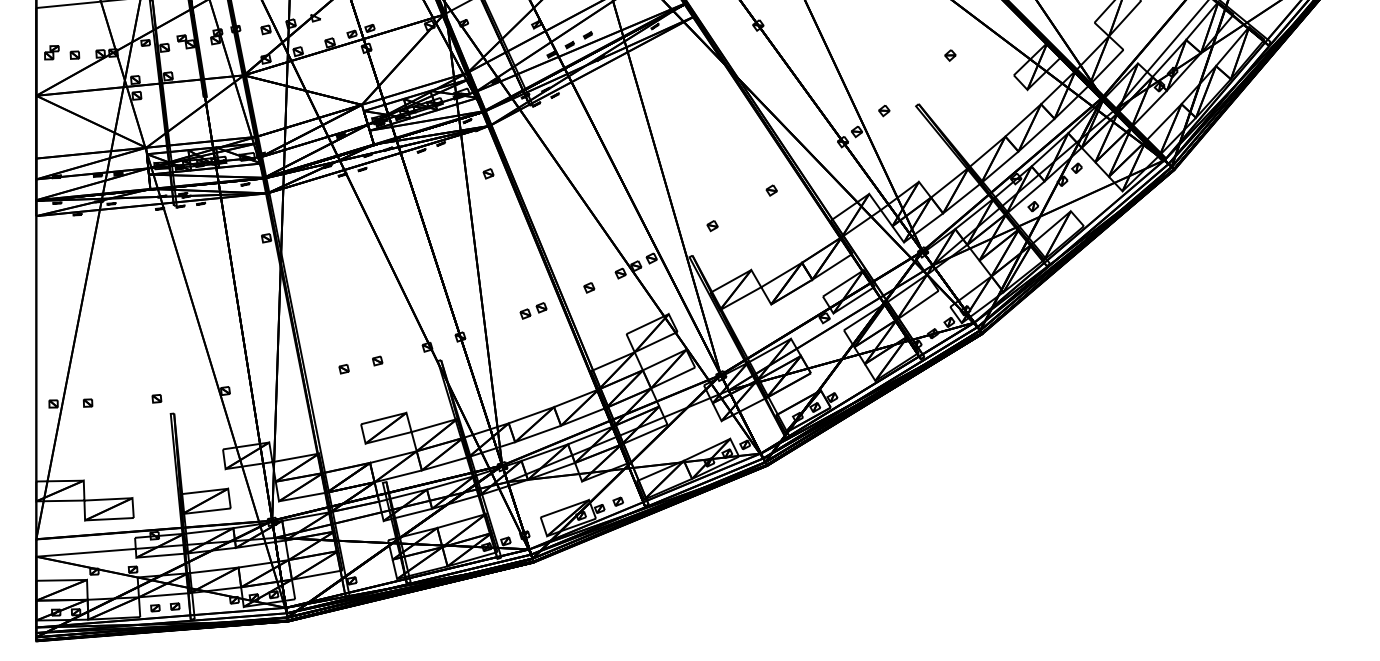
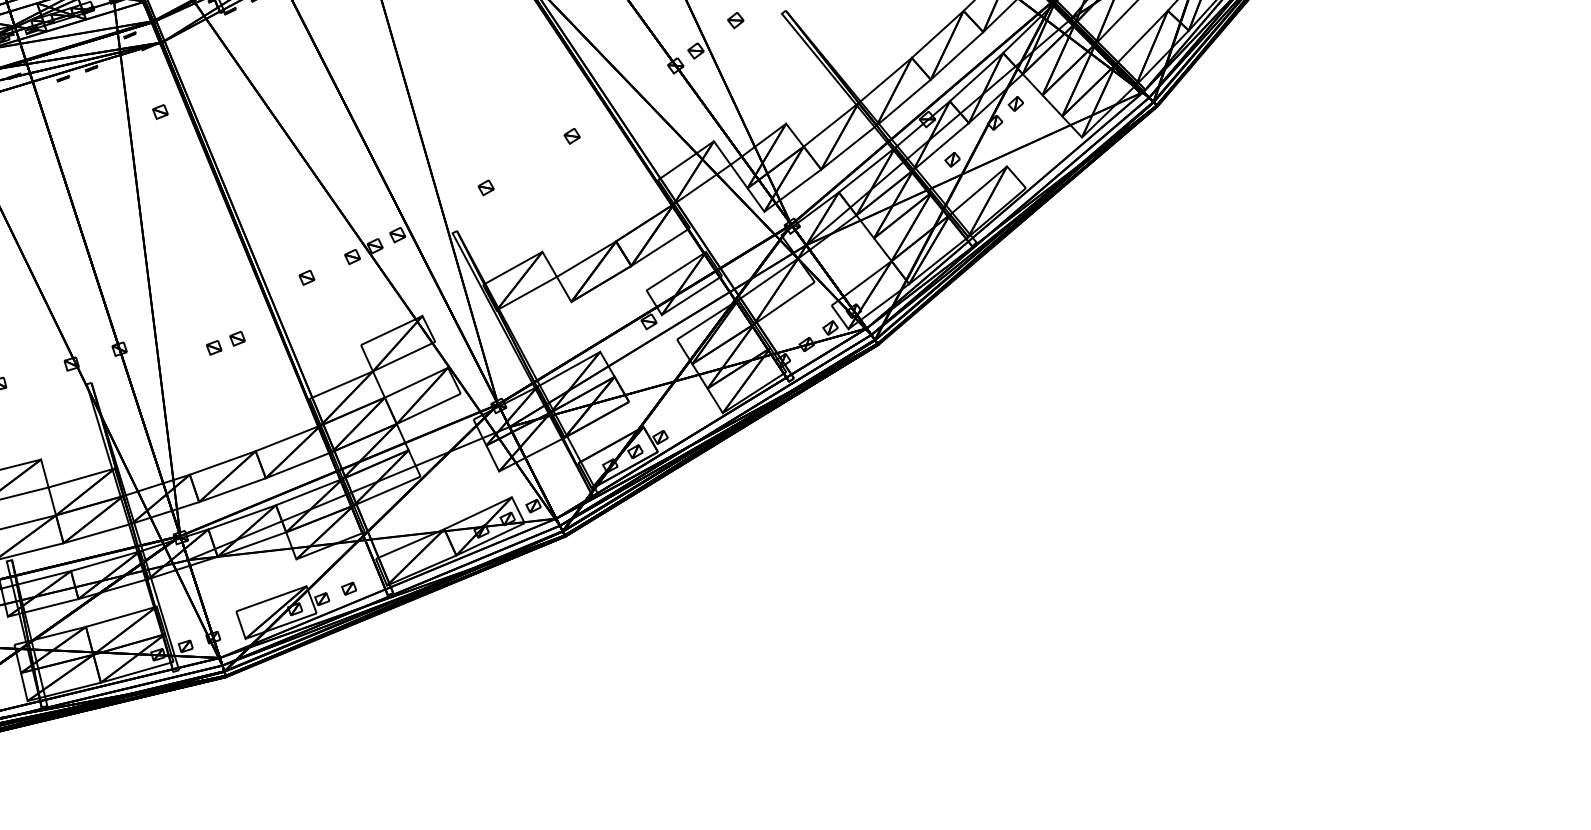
part: (533, 310) -> (225, 342), moved

